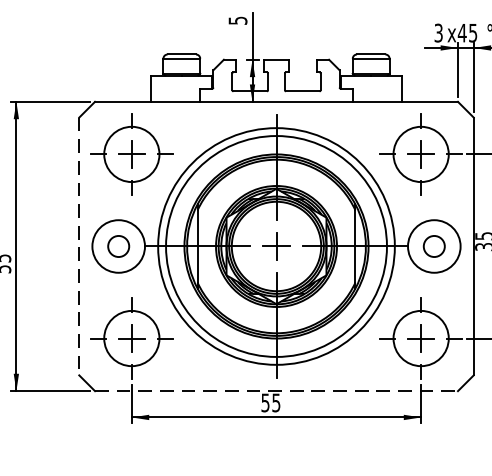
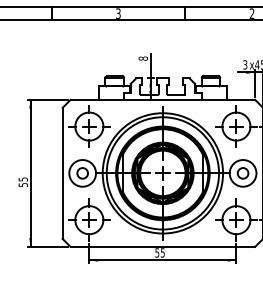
text: (238, 20) -> (143, 58), 5 -> 8
line: (78, 246) -> (62, 173), dashed -> solid
line: (277, 390) -> (163, 246), dashed -> solid

